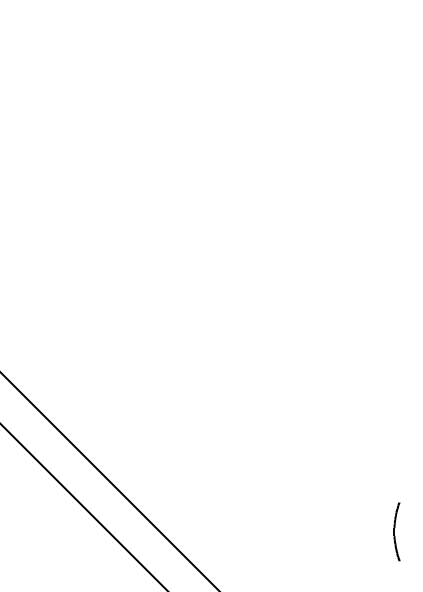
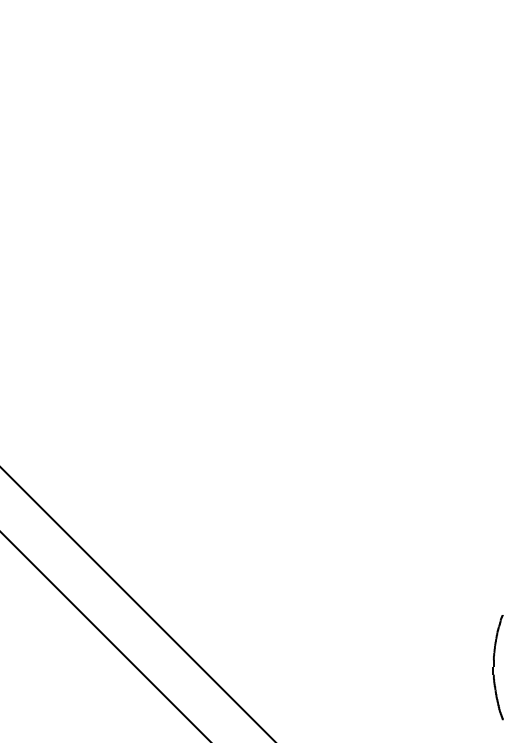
part: (396, 531) -> (497, 667), size x1.43

